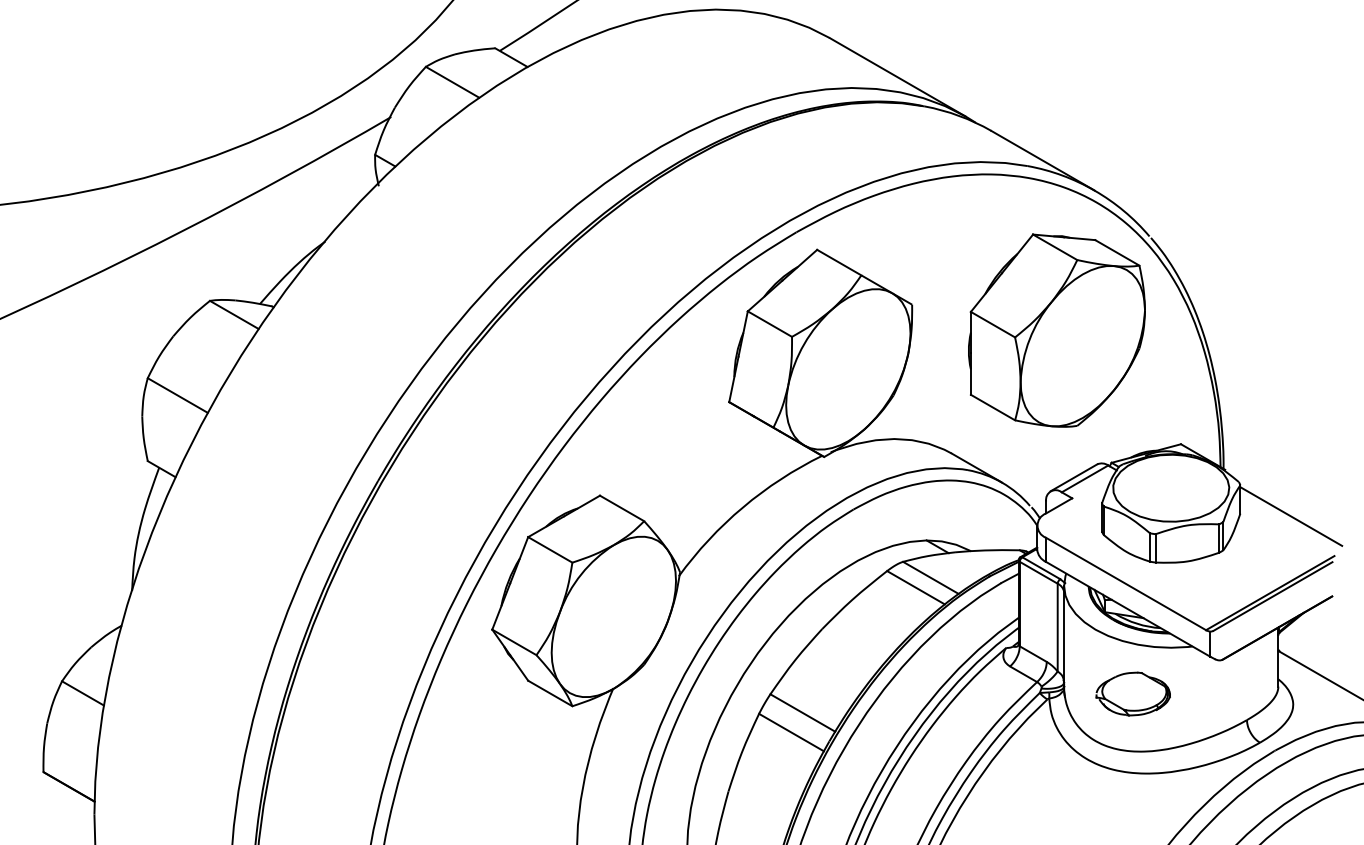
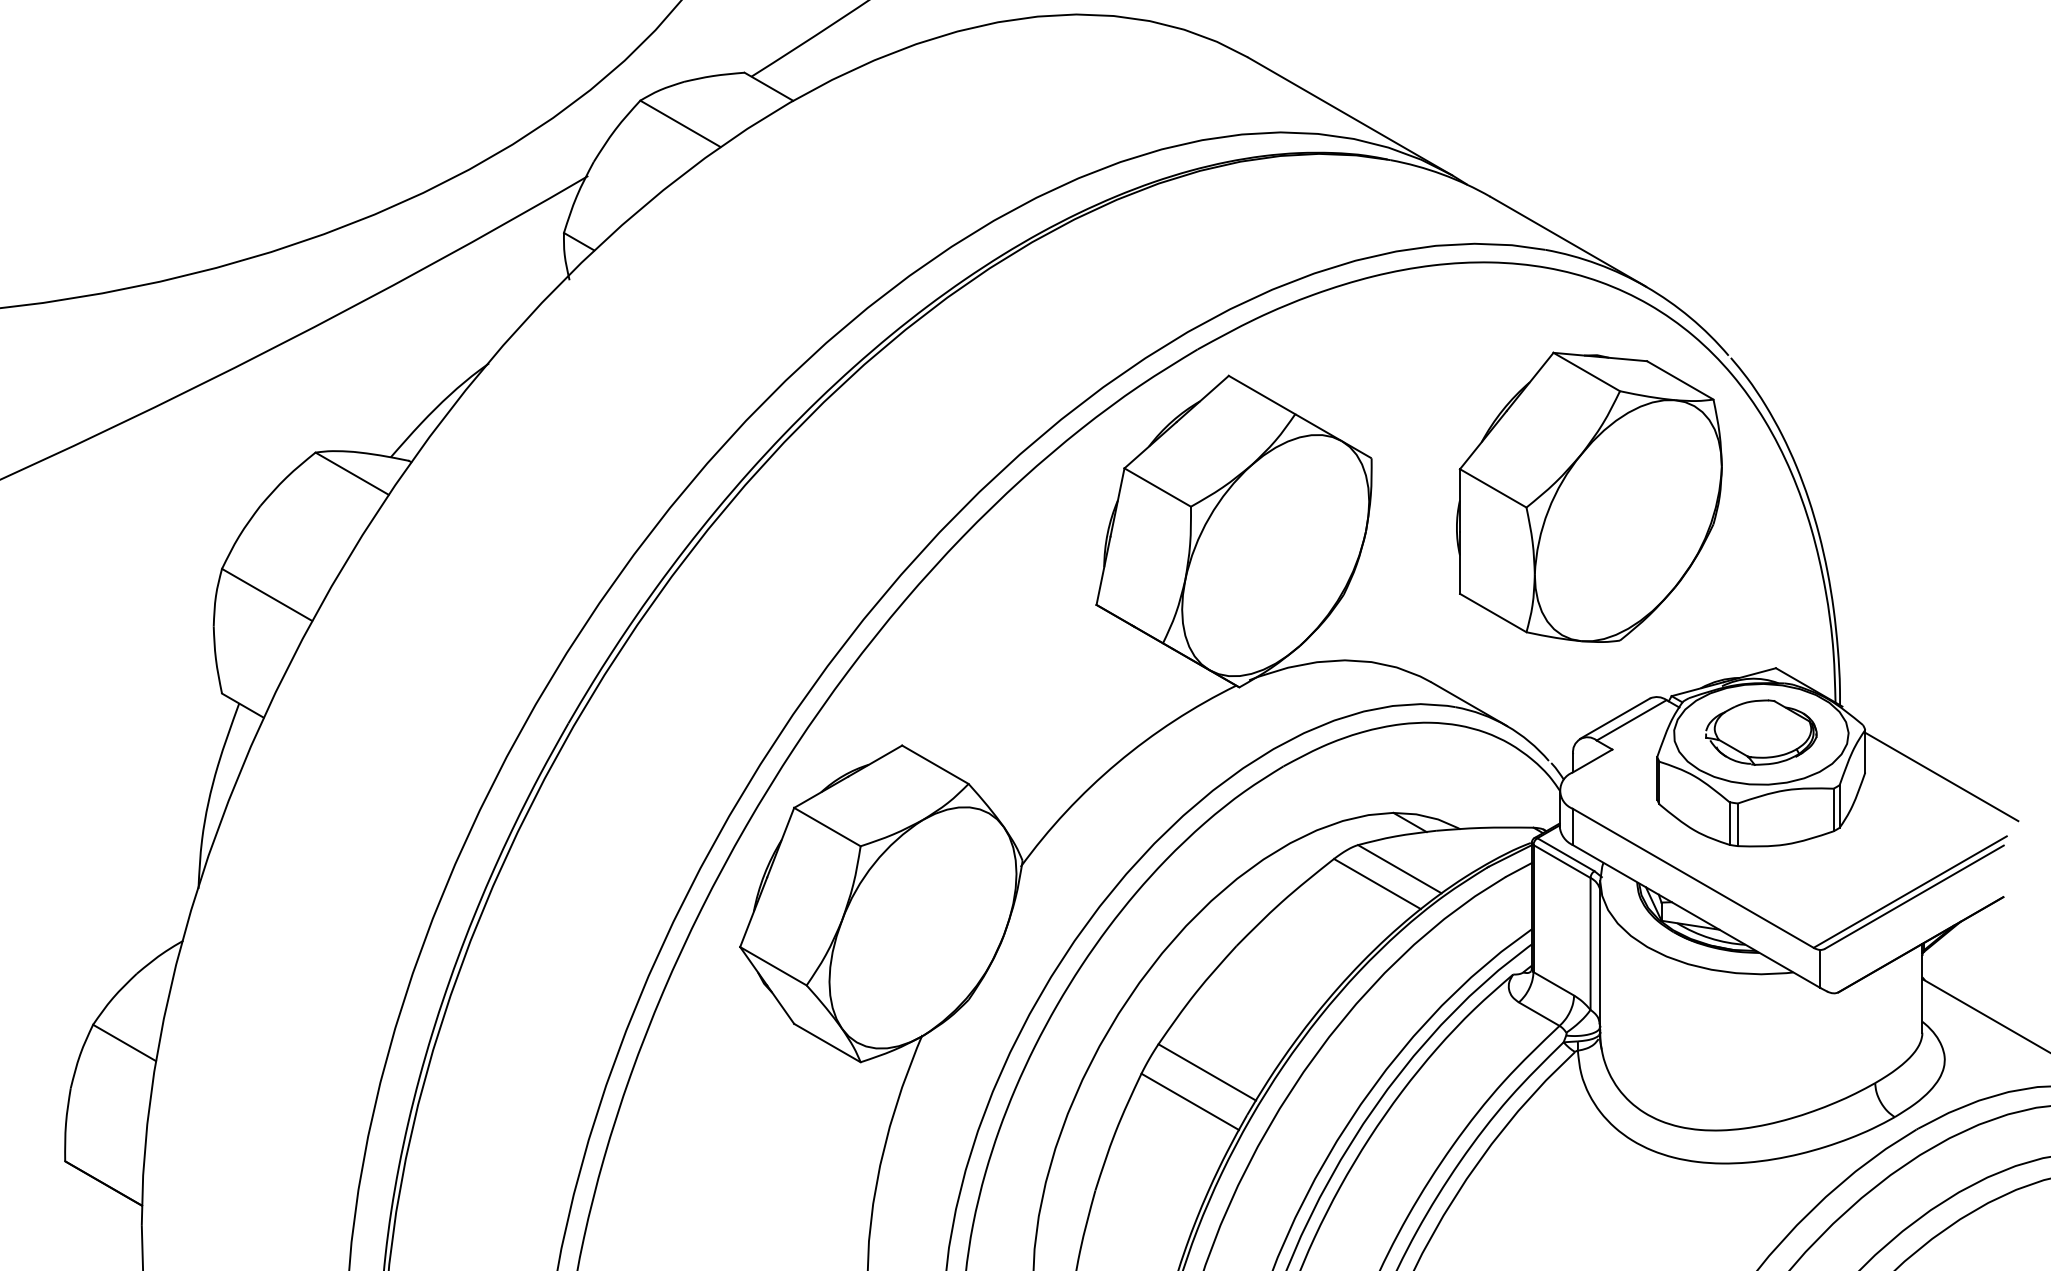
part: (1132, 693) -> (1760, 731), moved

